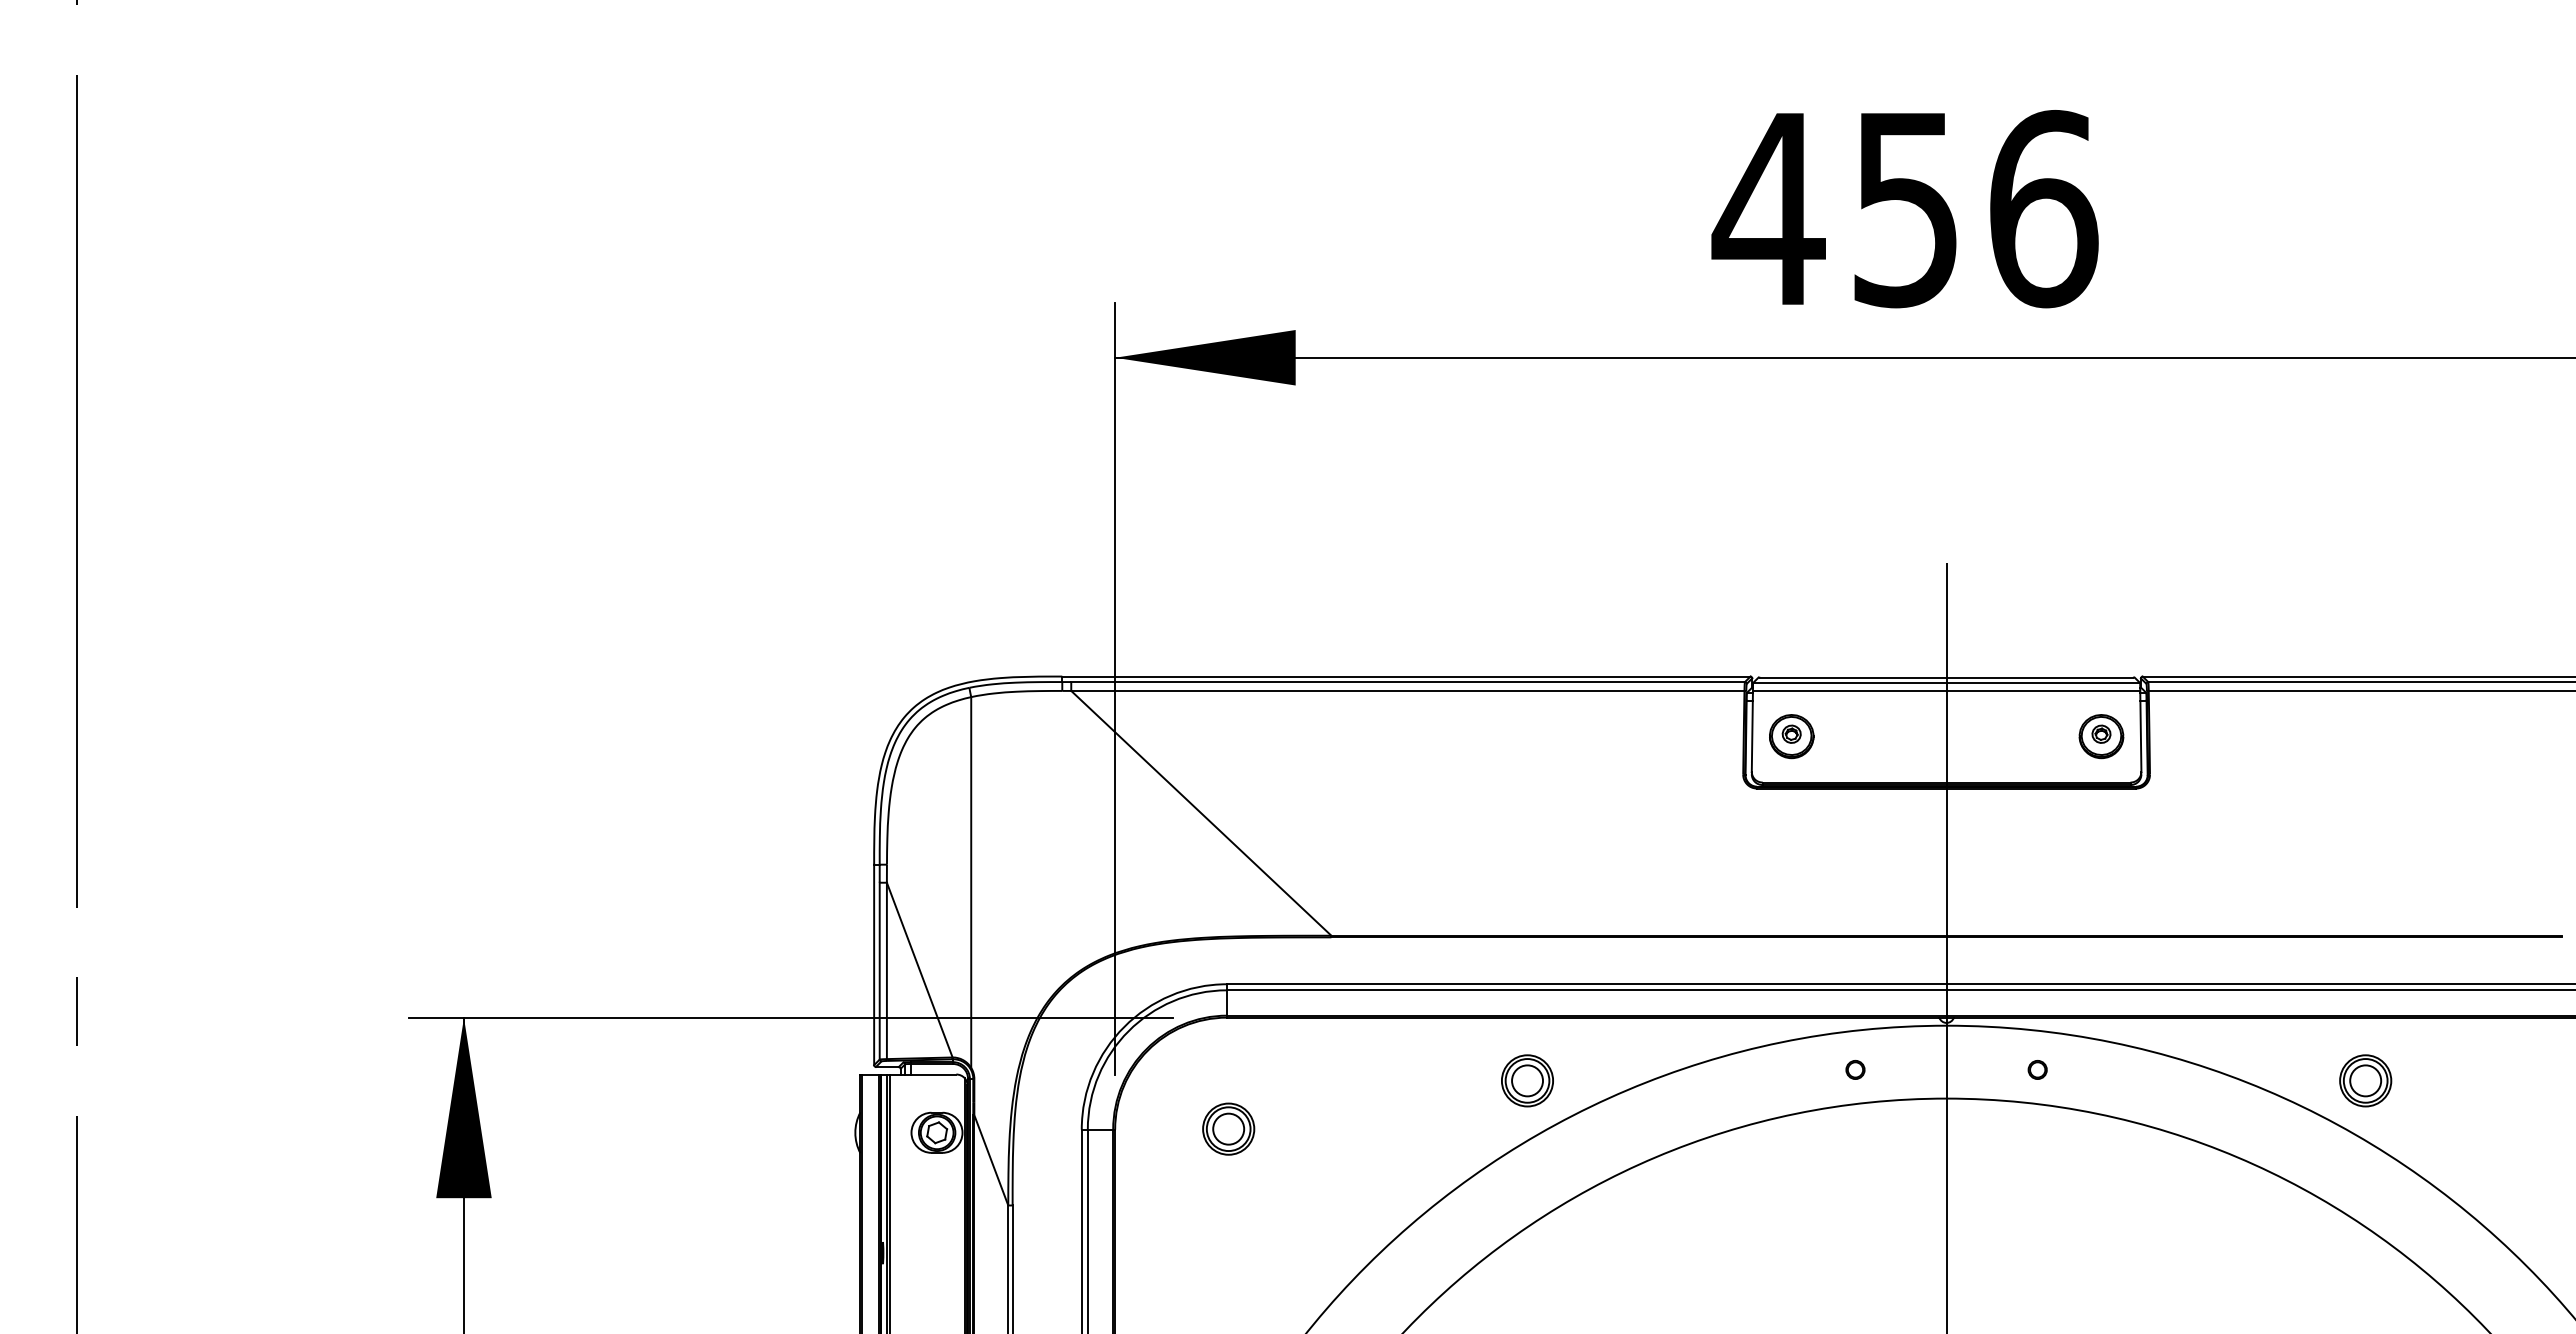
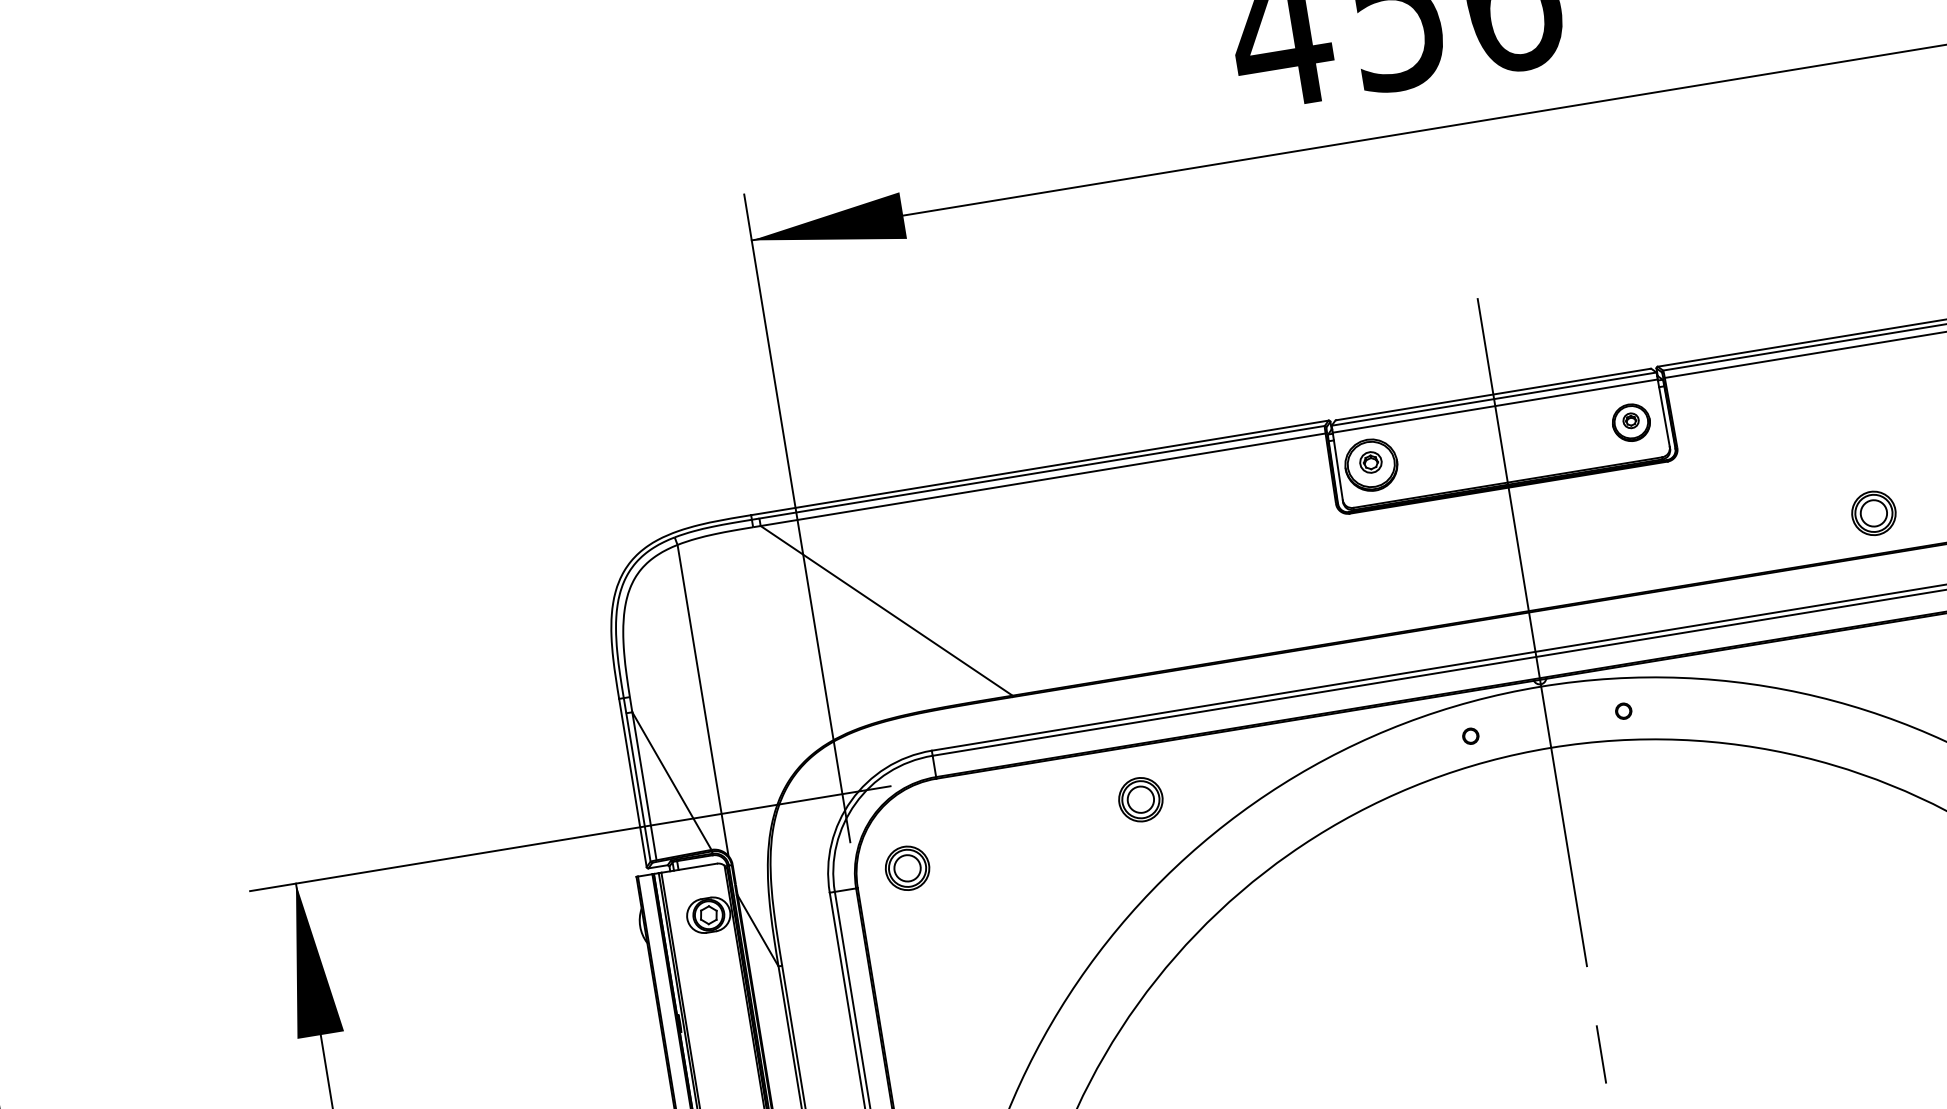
part: (1791, 736) -> (1371, 465), size x1.4
part: (1527, 1080) -> (1140, 799), moved
part: (2365, 1080) -> (1873, 513), moved
part: (1228, 1128) -> (907, 867), moved

